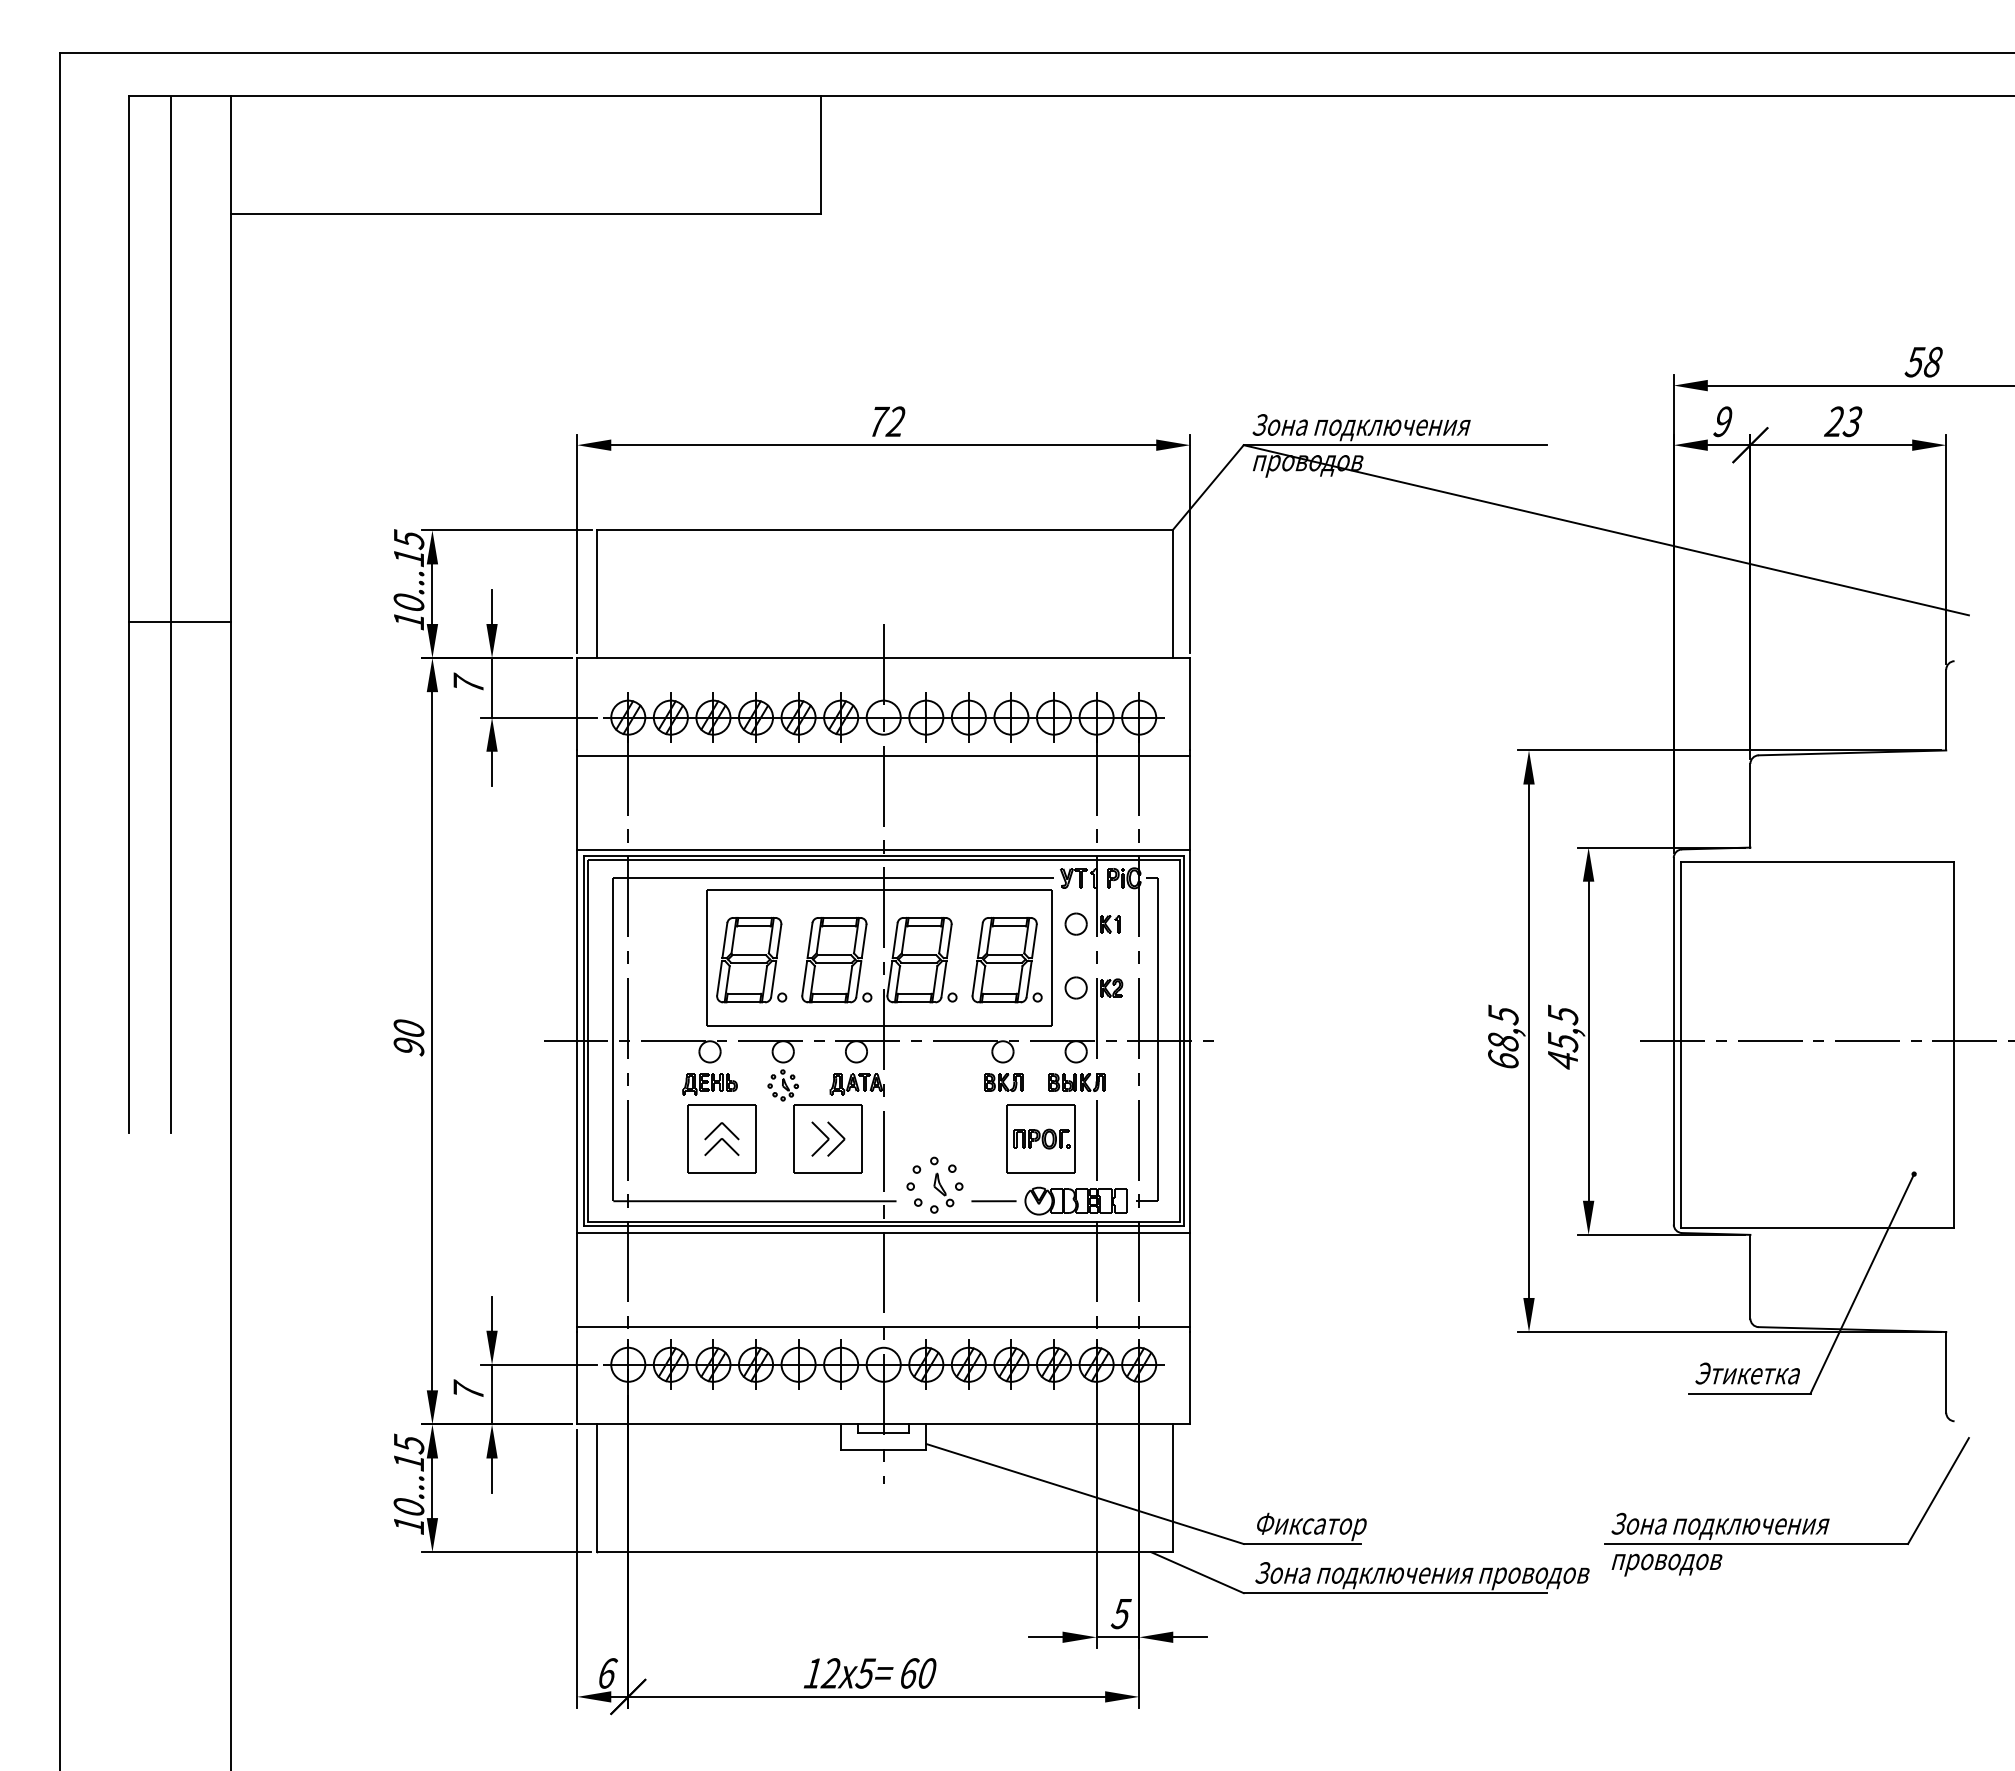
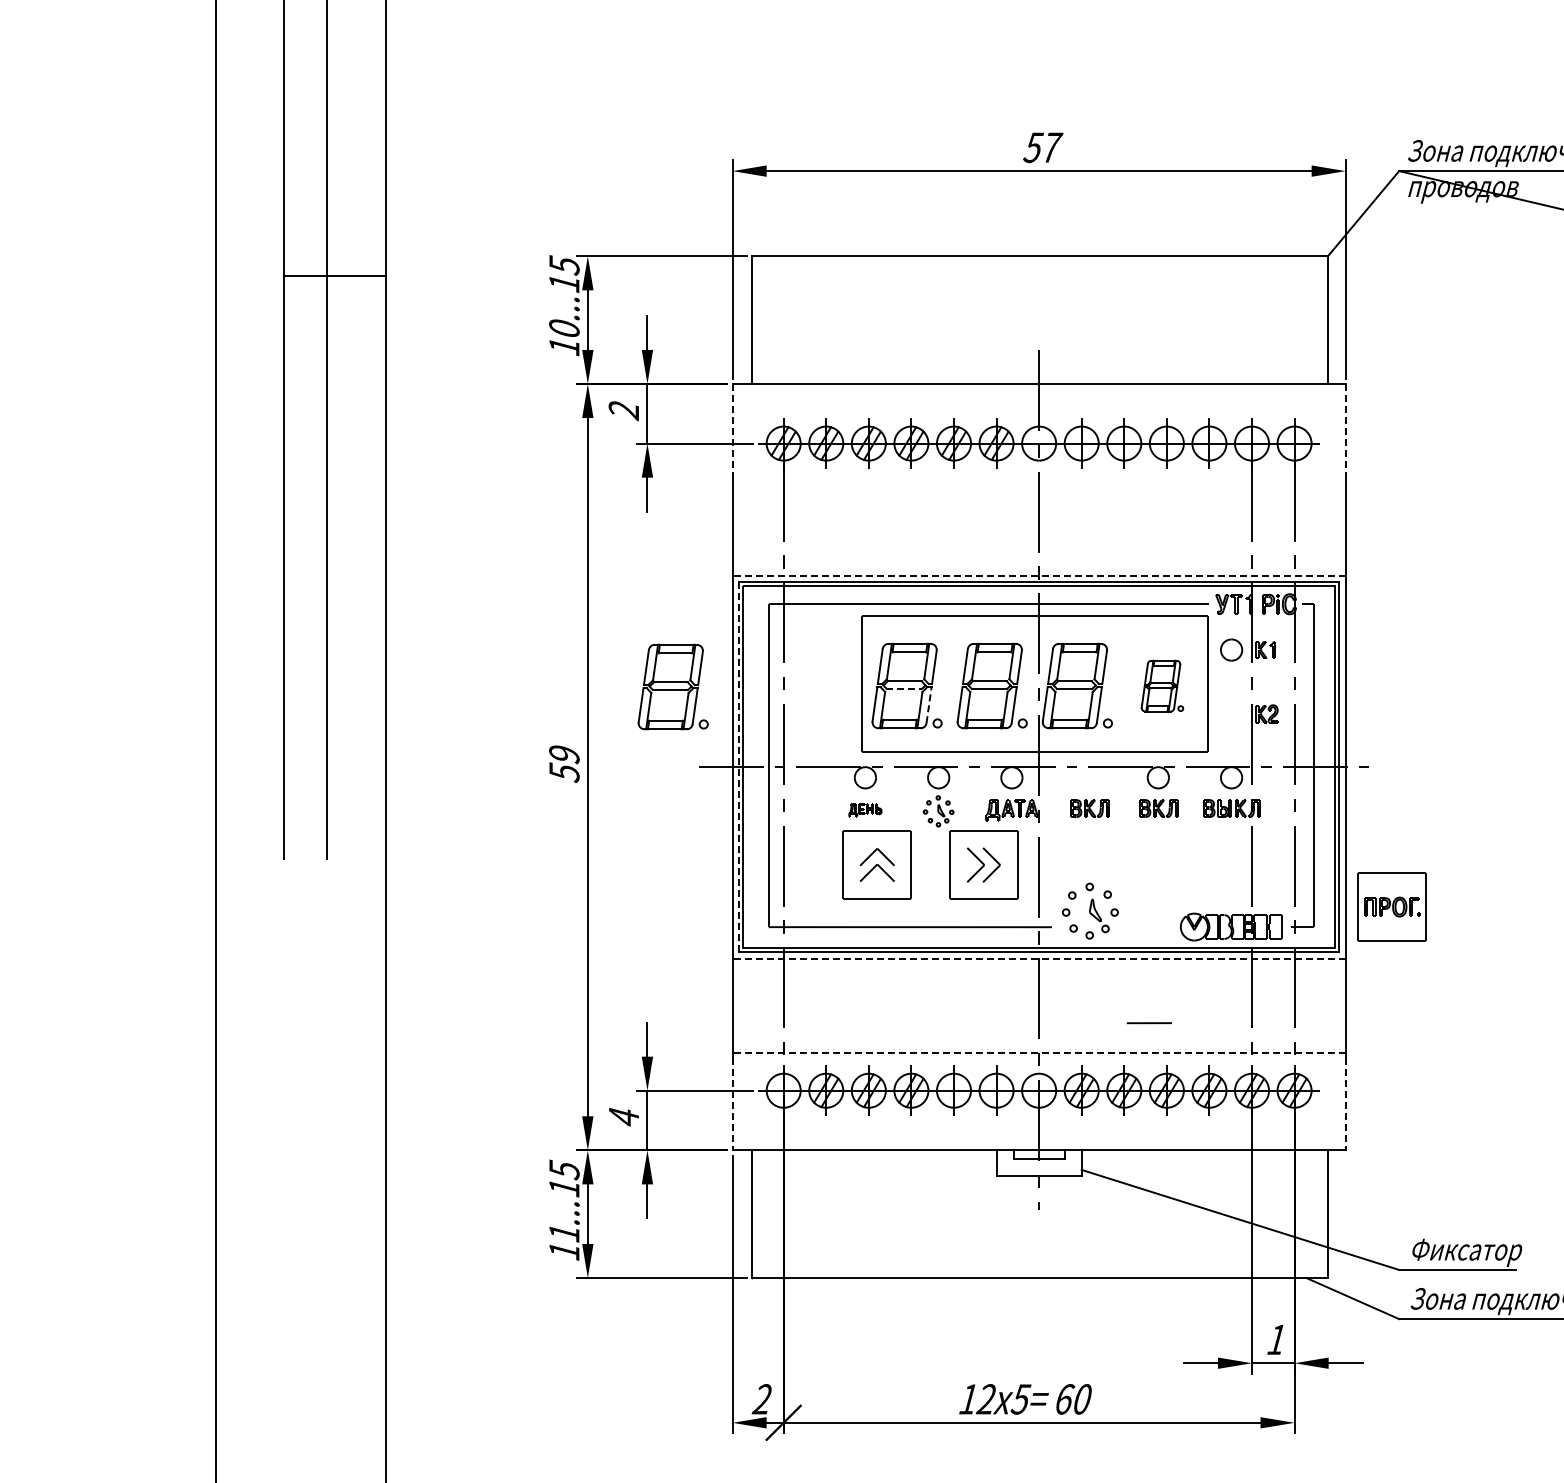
text: (887, 421) -> (1042, 147), 72 -> 57
line: (179, 622) -> (334, 276), moved
text: (468, 683) -> (623, 409), 7 -> 2
line: (577, 704) -> (732, 430), solid -> dashed
line: (1190, 704) -> (1345, 430), solid -> dashed
line: (883, 755) -> (1038, 481), removed
line: (883, 849) -> (1038, 575), solid -> dashed
part: (1006, 960) -> (1161, 686), size x0.6
part: (517, 961) -> (672, 687), added
line: (748, 962) -> (903, 688), solid -> dashed
line: (773, 978) -> (928, 704), solid -> dashed
part: (1075, 987) -> (1230, 713), removed
text: (408, 1038) -> (563, 764), 90 -> 59
line: (583, 1041) -> (738, 767), solid -> dashed
part: (934, 1082) -> (1089, 808), added
part: (709, 1084) -> (864, 810), size x0.6
part: (1040, 1138) -> (1390, 906), moved
line: (993, 1201) -> (1148, 1023), moved
line: (883, 1232) -> (1038, 958), solid -> dashed
line: (883, 1326) -> (1038, 1052), solid -> dashed
line: (577, 1378) -> (732, 1104), solid -> dashed
line: (1190, 1378) -> (1345, 1104), solid -> dashed
text: (468, 1389) -> (623, 1115), 7 -> 4
text: (408, 1507) -> (563, 1233), 10...15 -> 11...15
text: (1120, 1614) -> (1275, 1340), 5 -> 1
text: (606, 1673) -> (761, 1399), 6 -> 2

